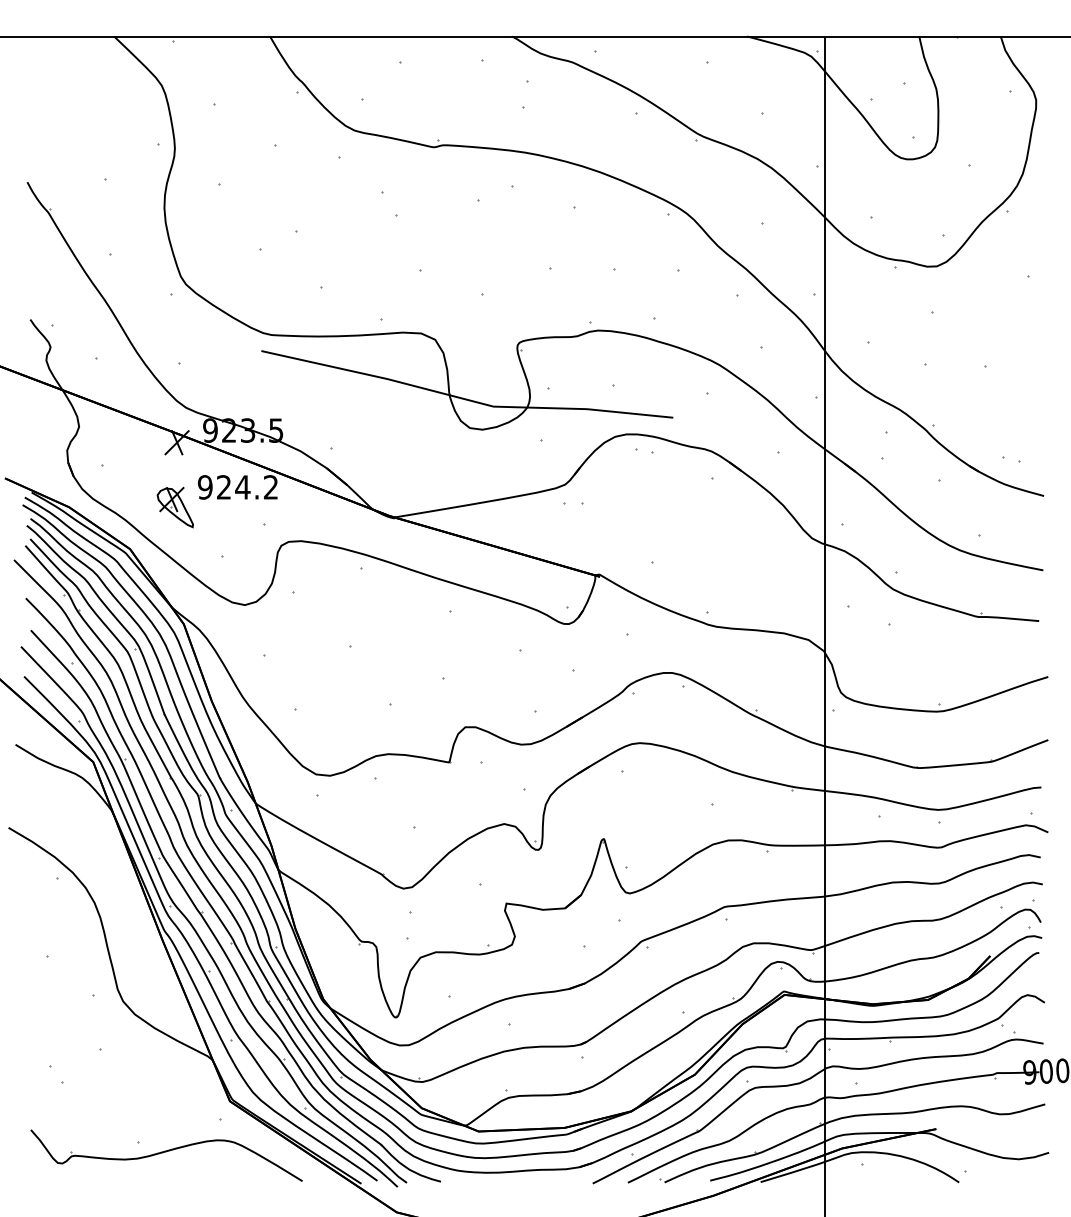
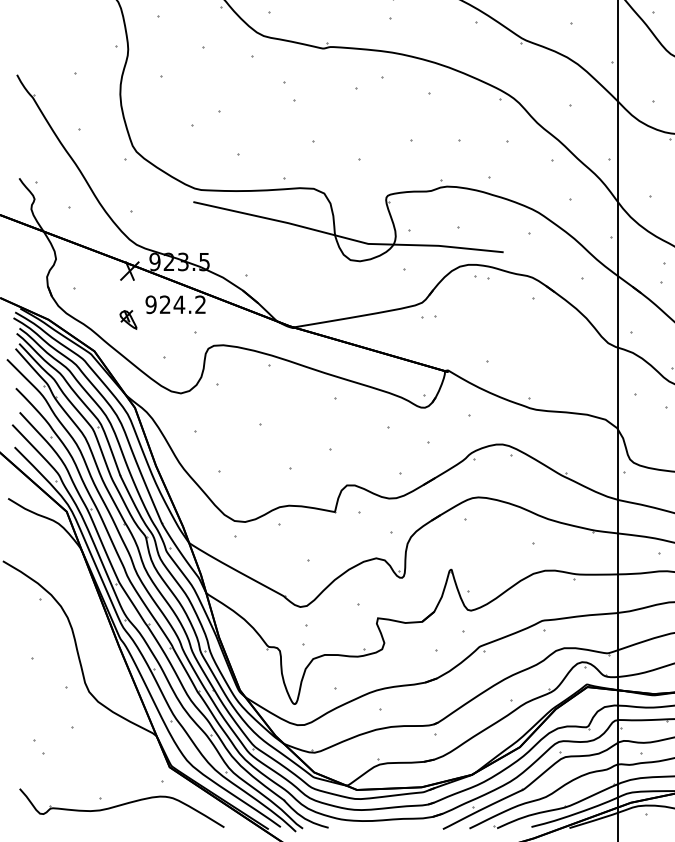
part: (174, 507) -> (127, 319), size x0.6

